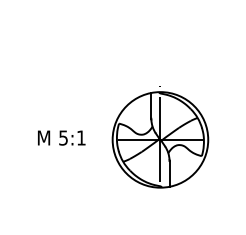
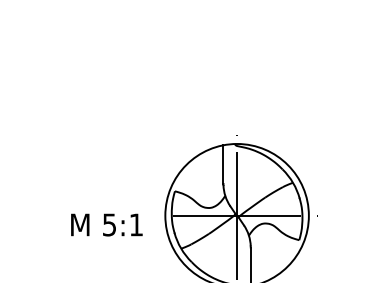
text: (61, 137) -> (106, 224), moved

